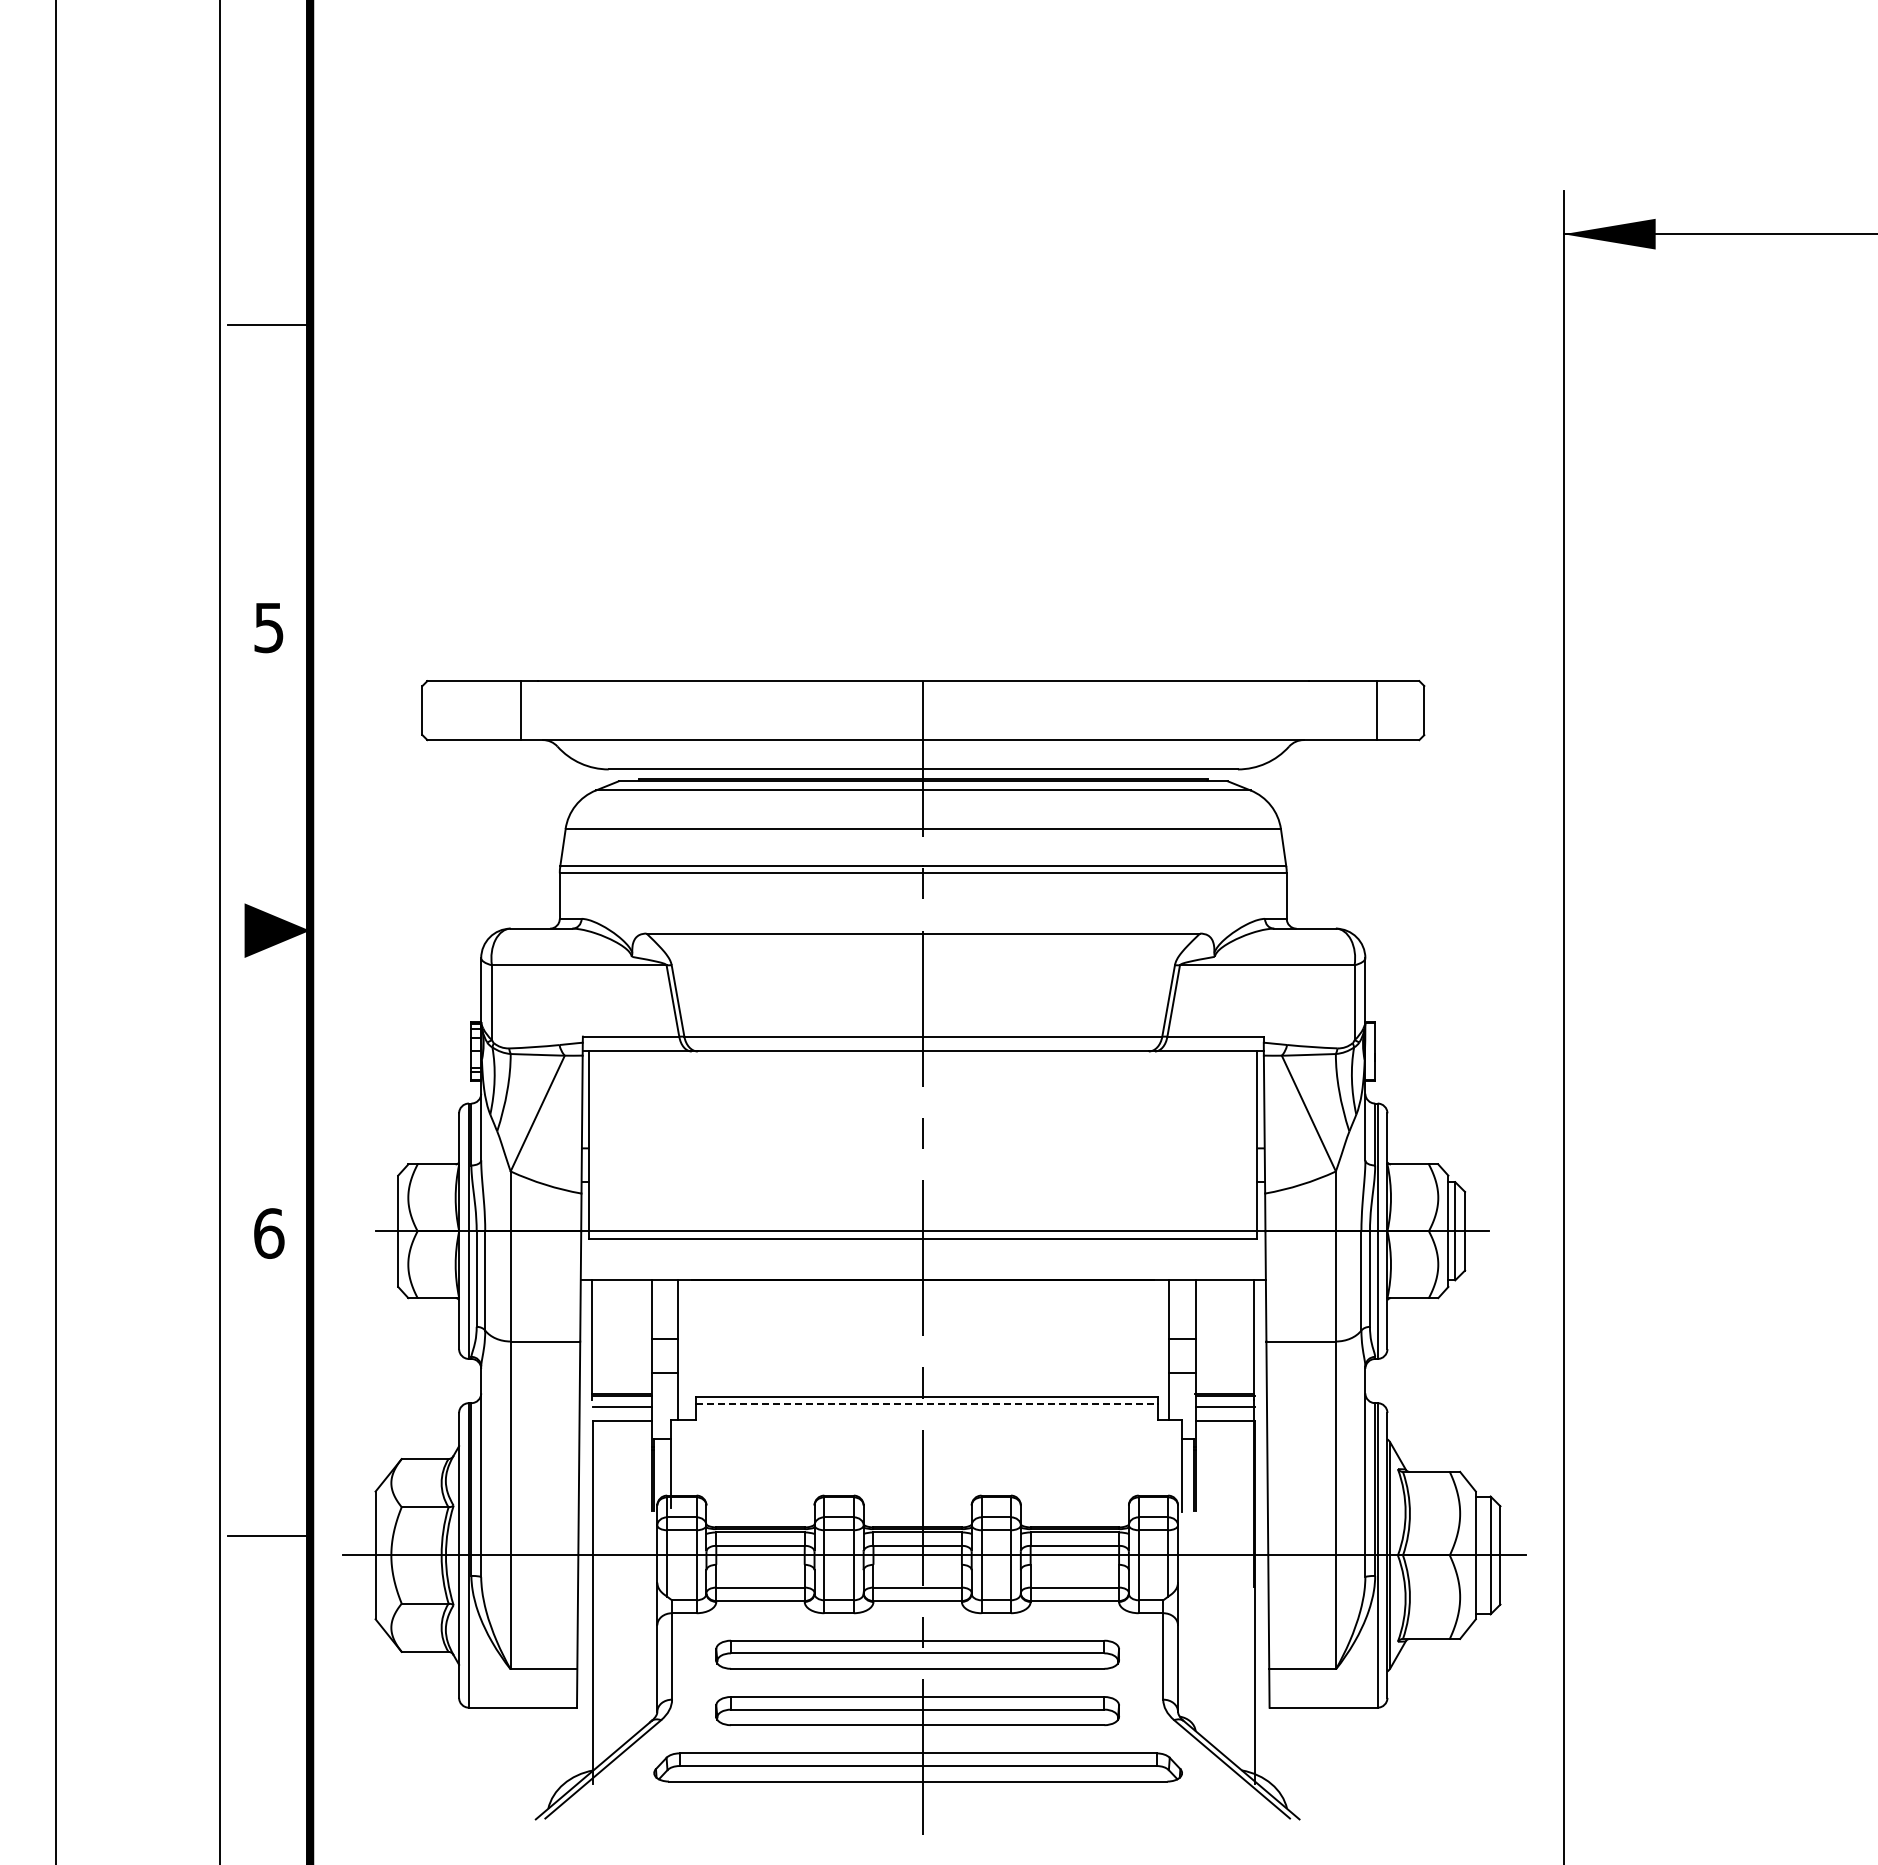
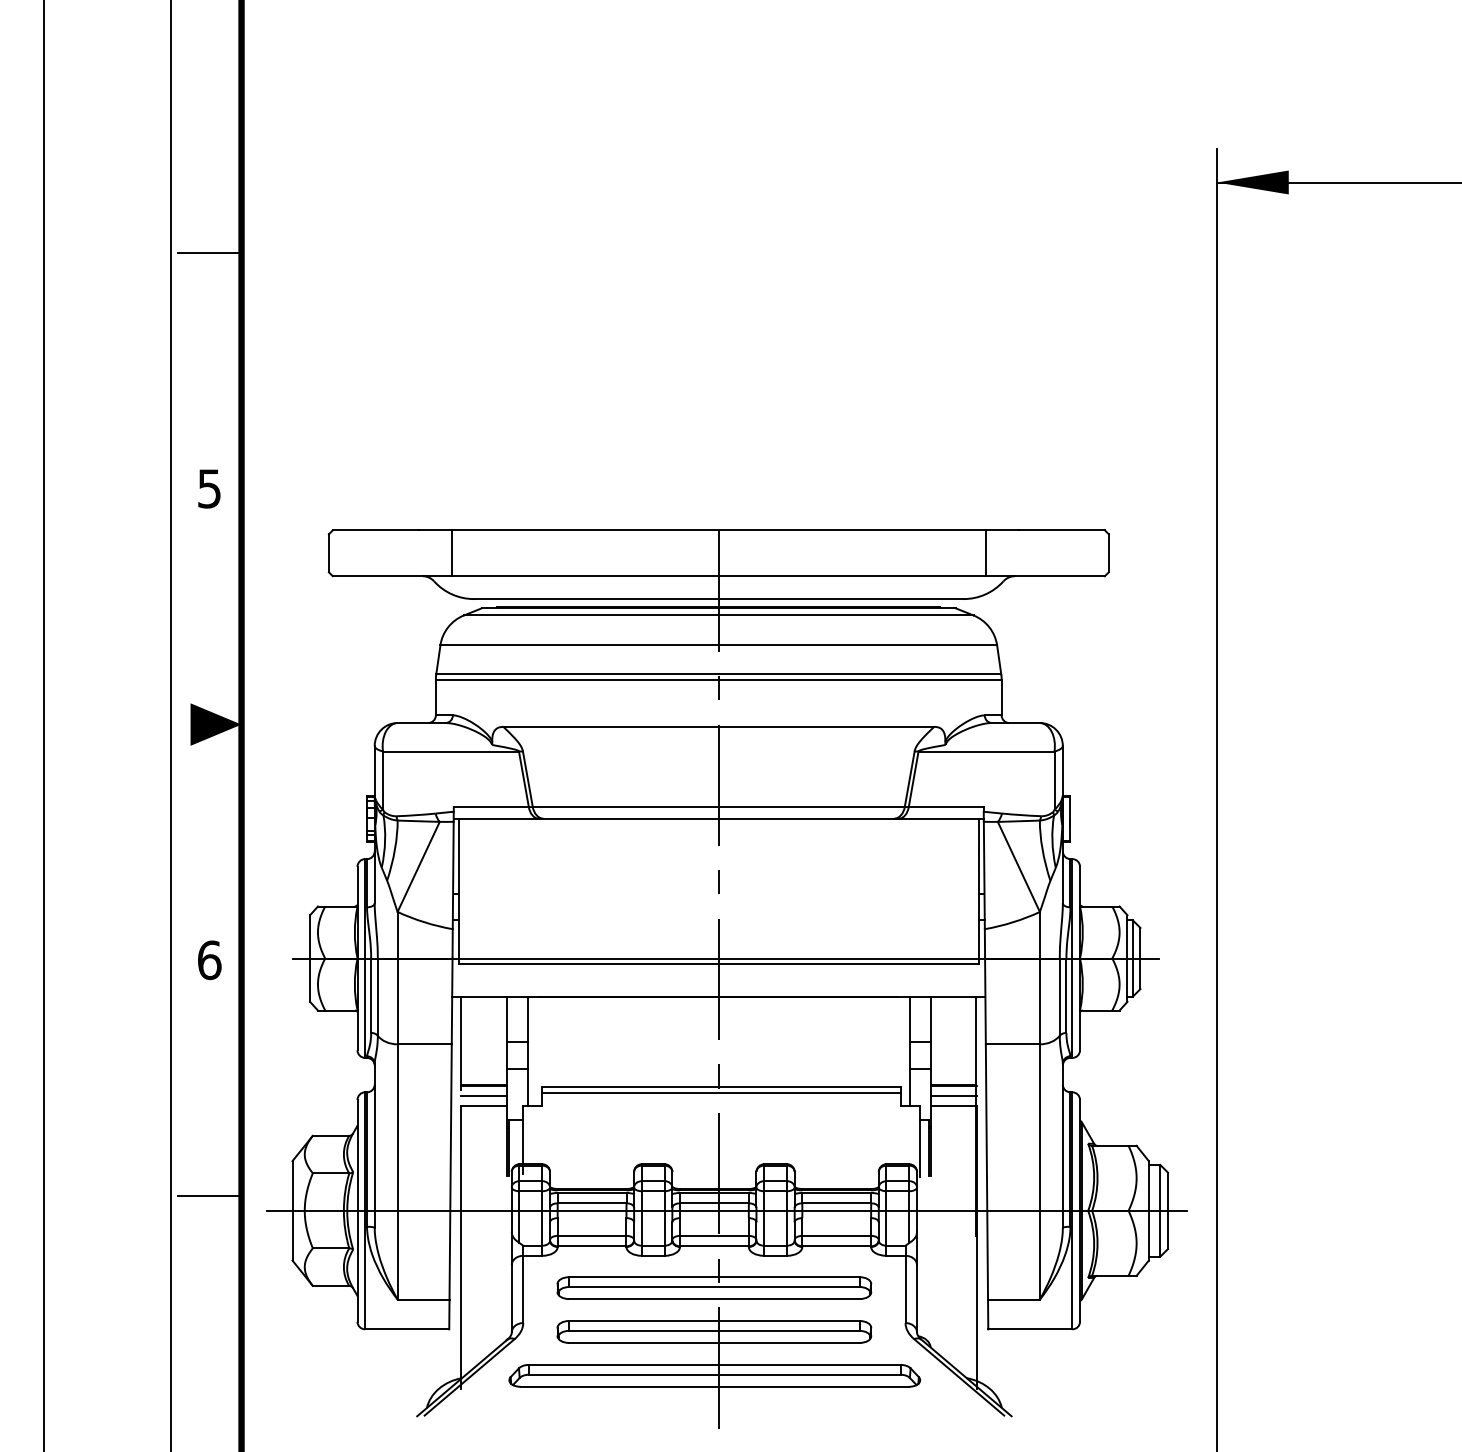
line: (521, 710) -> (451, 553), moved
line: (1377, 710) -> (985, 553), moved
line: (926, 1403) -> (721, 1092), dashed -> solid

